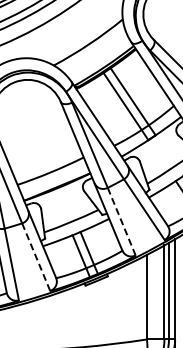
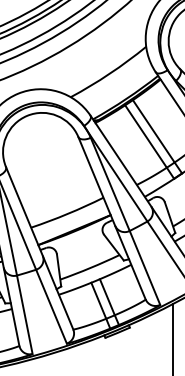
line: (121, 221) -> (144, 267), dashed -> solid
line: (36, 257) -> (51, 307), dashed -> solid

